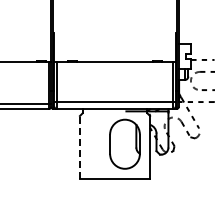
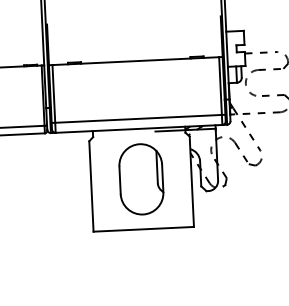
part: (124, 143) -> (140, 178), moved
line: (79, 147) -> (90, 186), dashed -> solid

